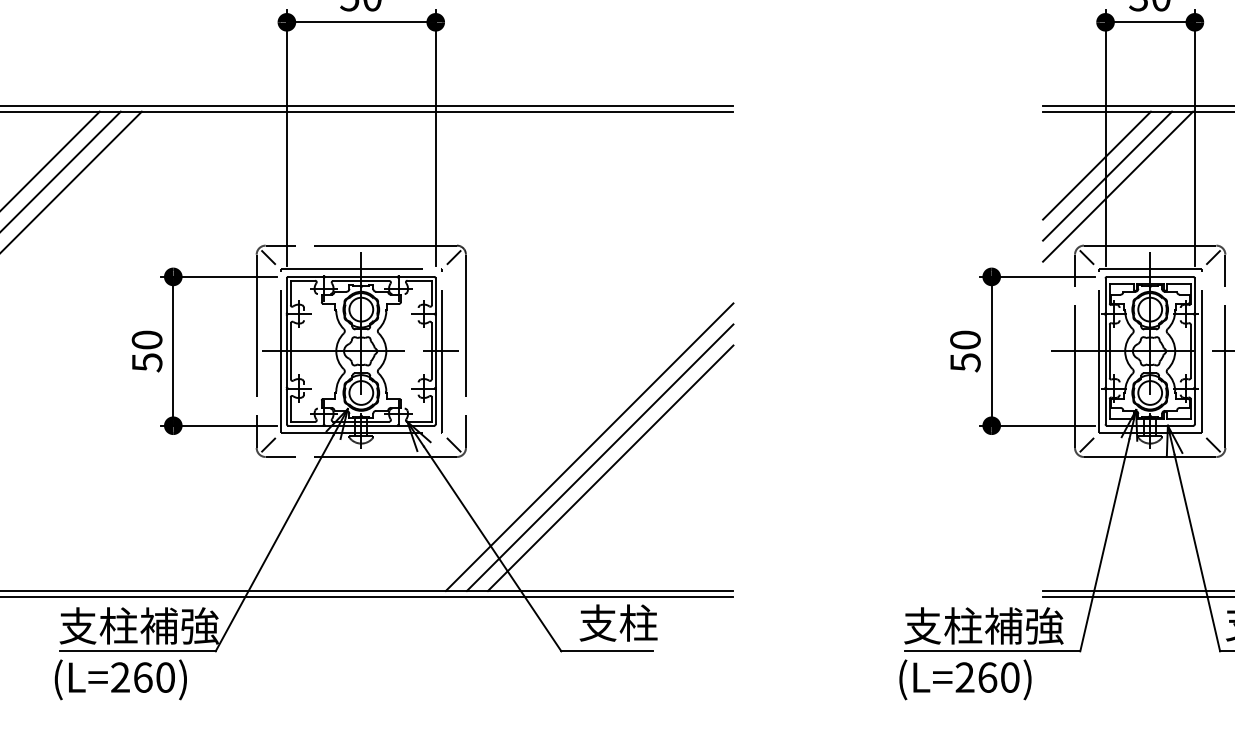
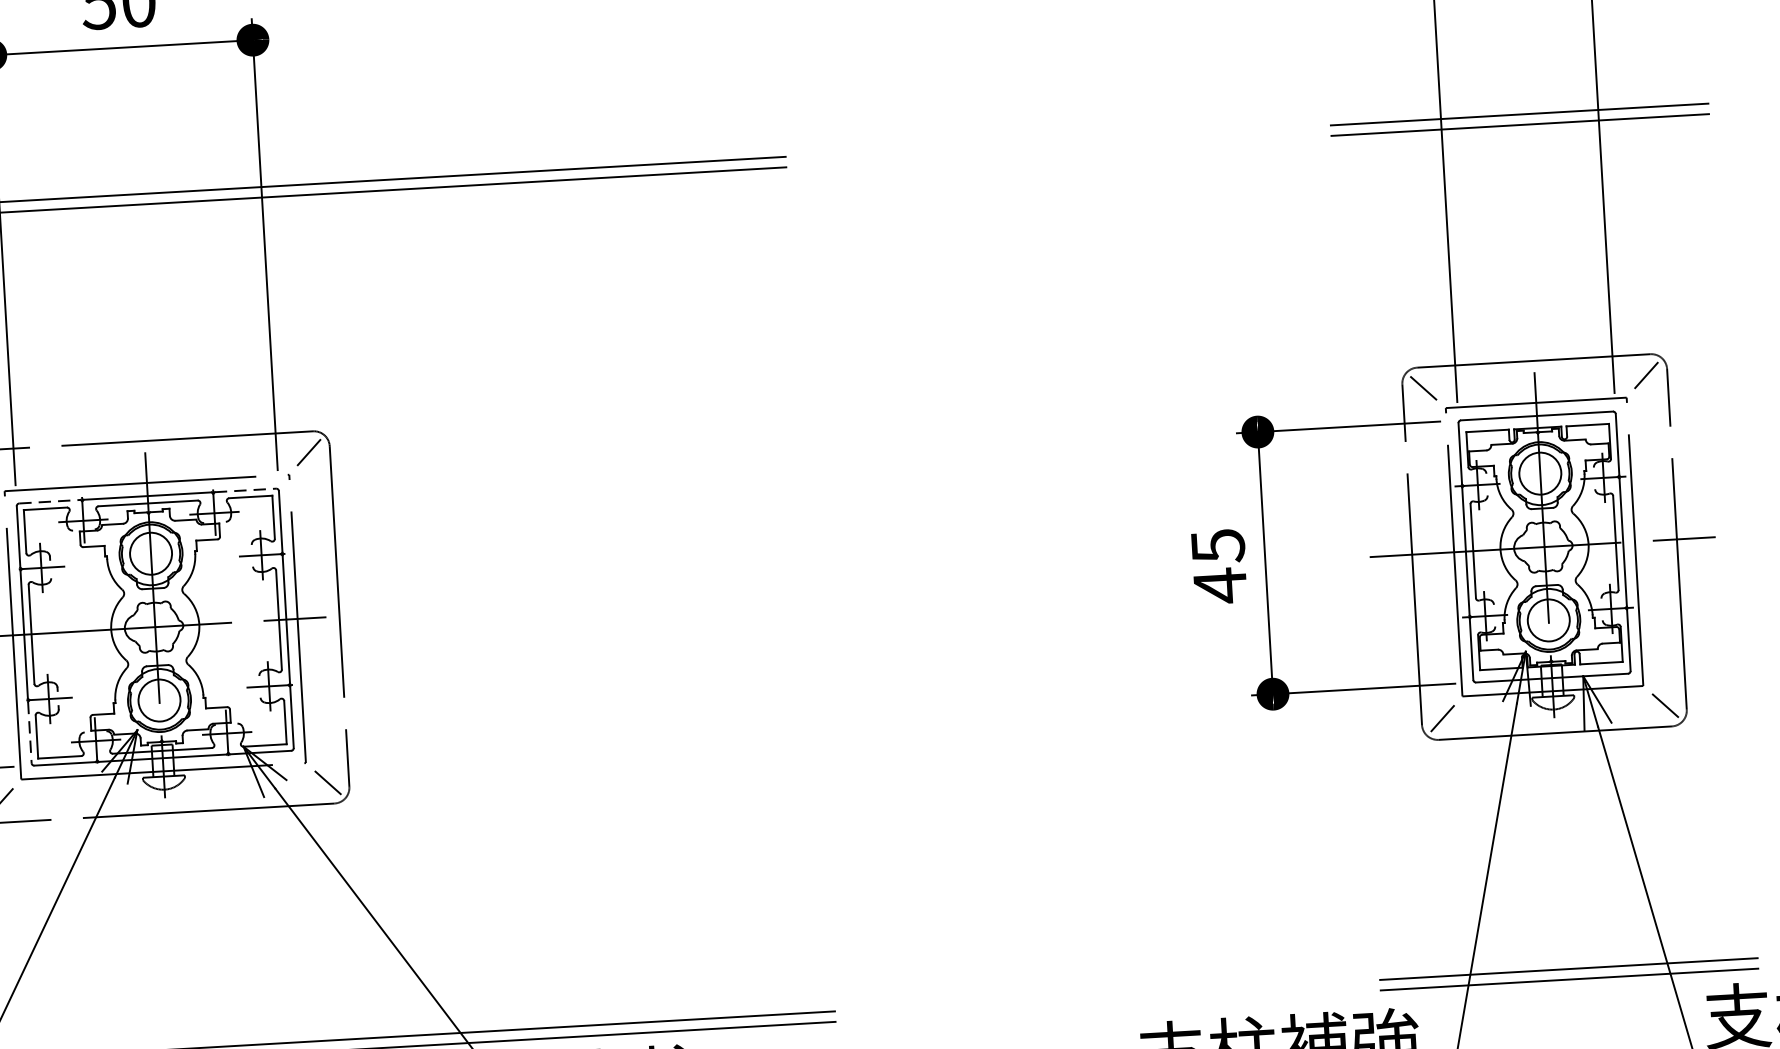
line: (1096, 165) -> (1431, 225), removed
line: (1107, 175) -> (1451, 241), removed
line: (1118, 186) -> (1471, 259), removed
line: (306, 276) -> (51, 500), solid -> dashed
line: (417, 276) -> (246, 489), solid -> dashed
text: (965, 351) -> (1219, 566), 50 -> 45
line: (286, 407) -> (29, 733), solid -> dashed
line: (589, 446) -> (566, 771), removed
line: (599, 457) -> (585, 789), removed
line: (610, 467) -> (605, 806), removed

